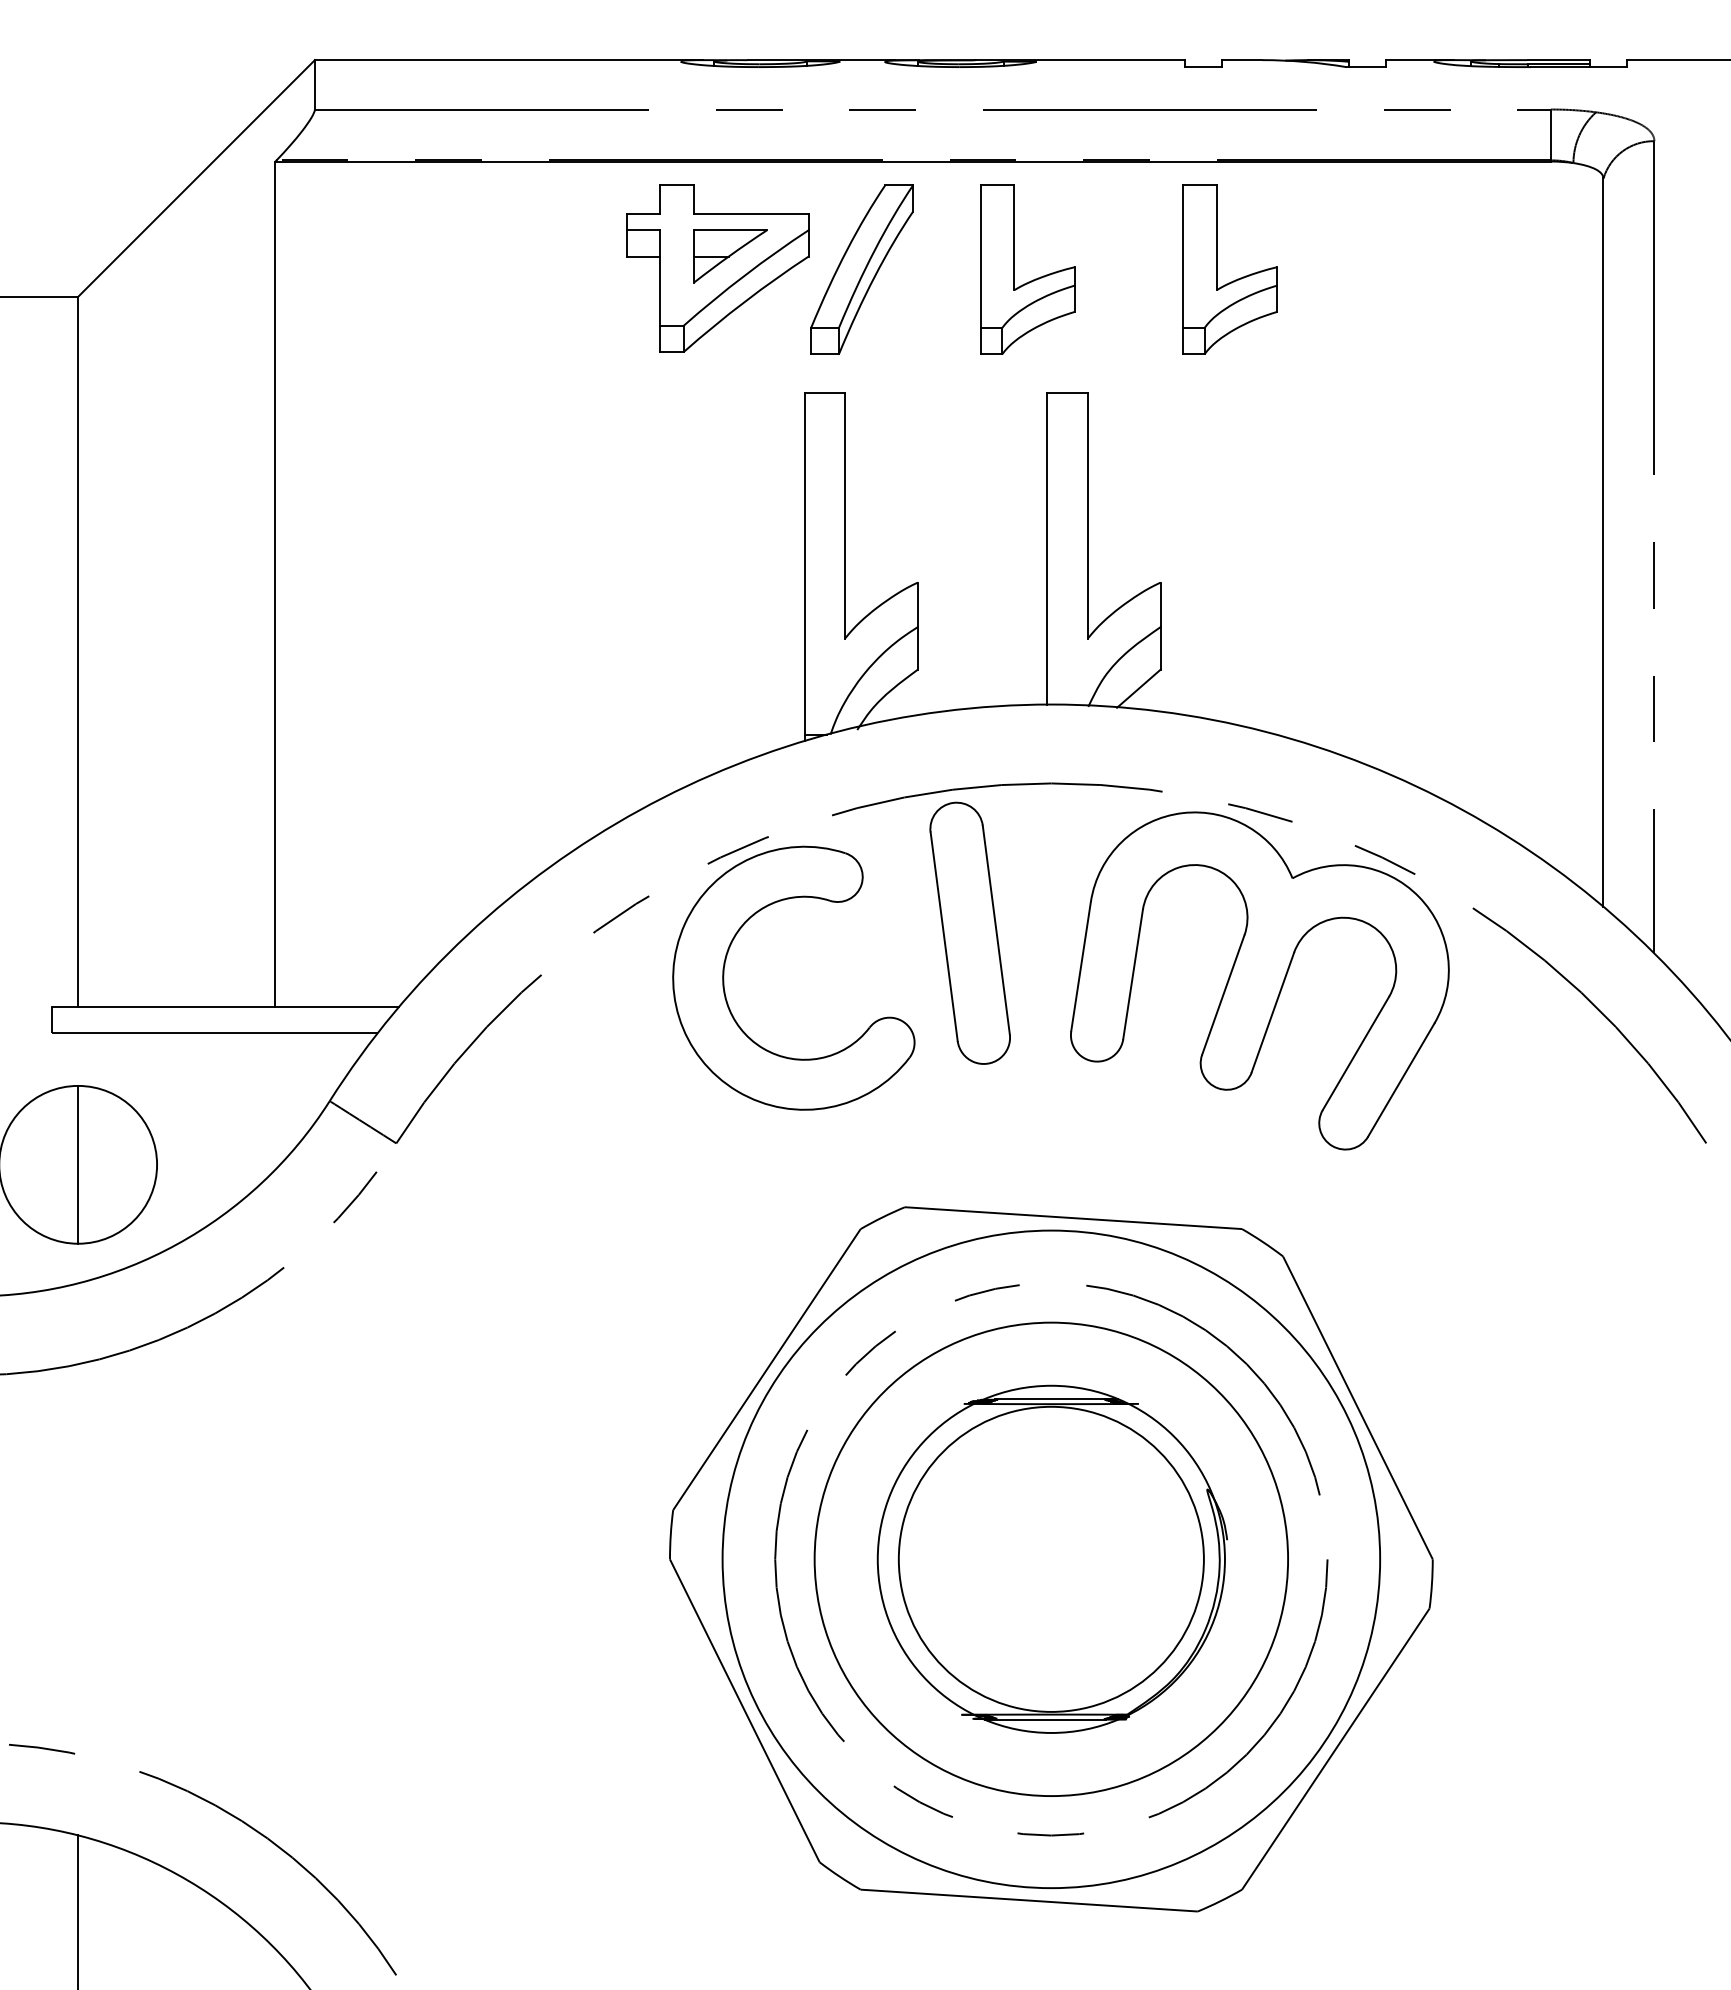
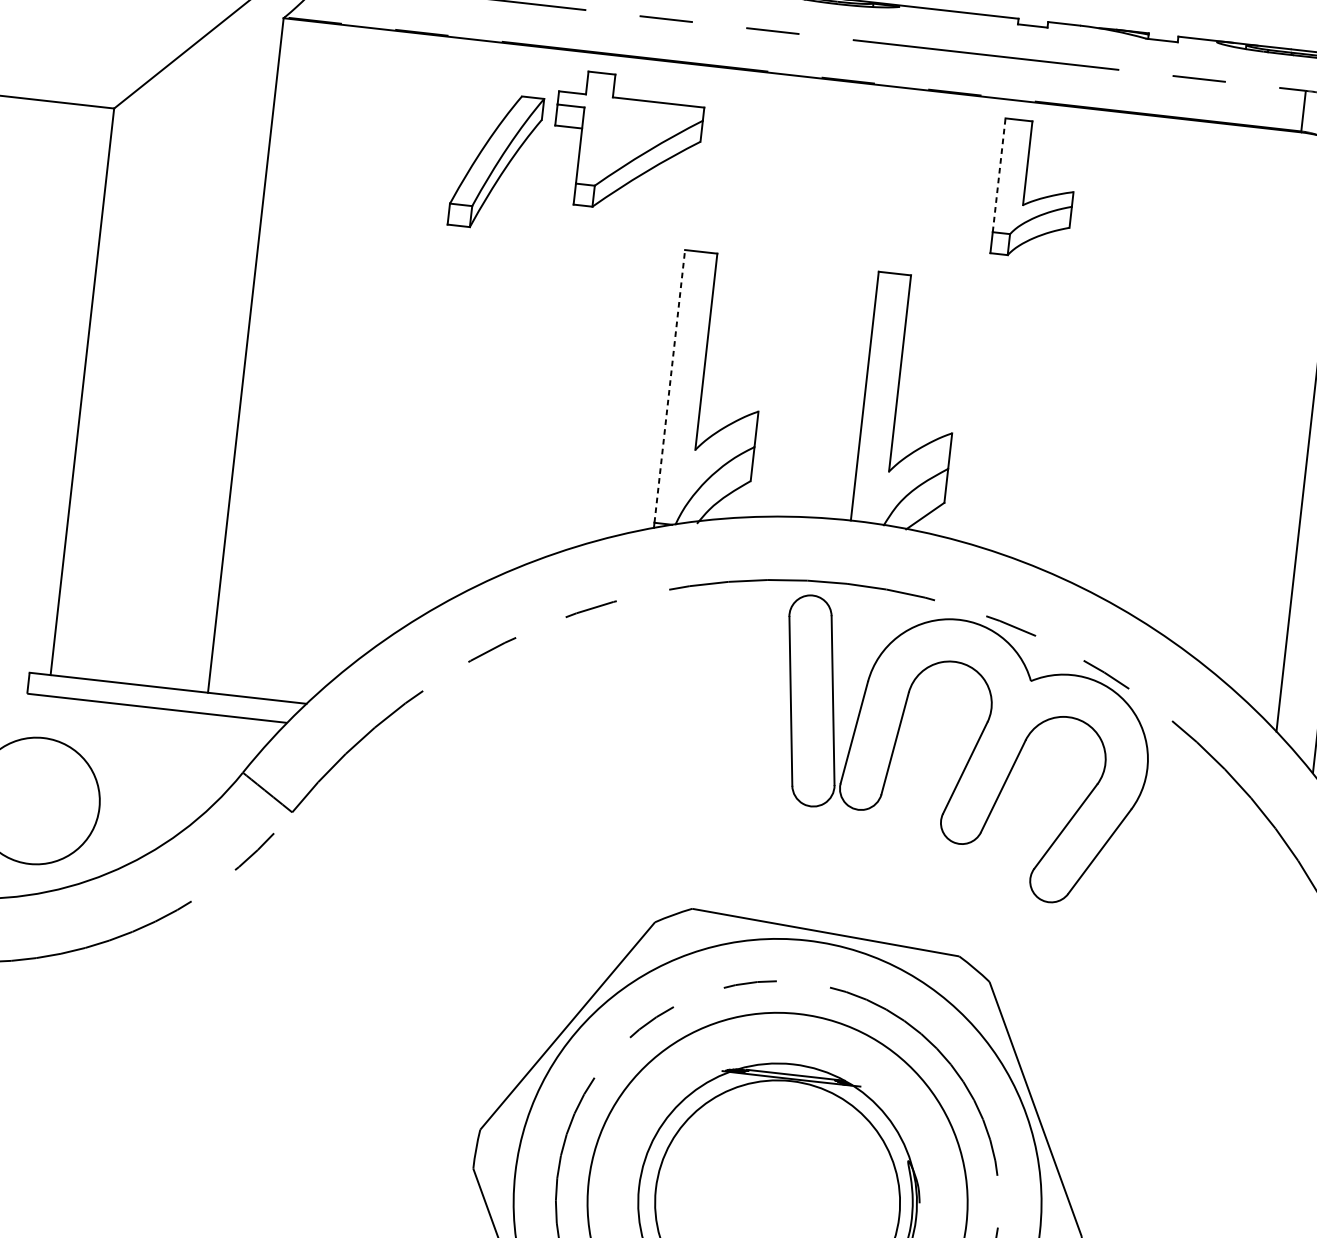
part: (730, 256) -> (638, 134), removed
line: (1182, 256) -> (998, 175), solid -> dashed
part: (861, 269) -> (495, 161), moved
part: (1030, 280) -> (875, 180), removed
line: (804, 563) -> (669, 386), solid -> dashed
part: (969, 932) -> (811, 700), moved
part: (724, 977) -> (568, 709), removed
line: (78, 1164) -> (36, 800), removed

